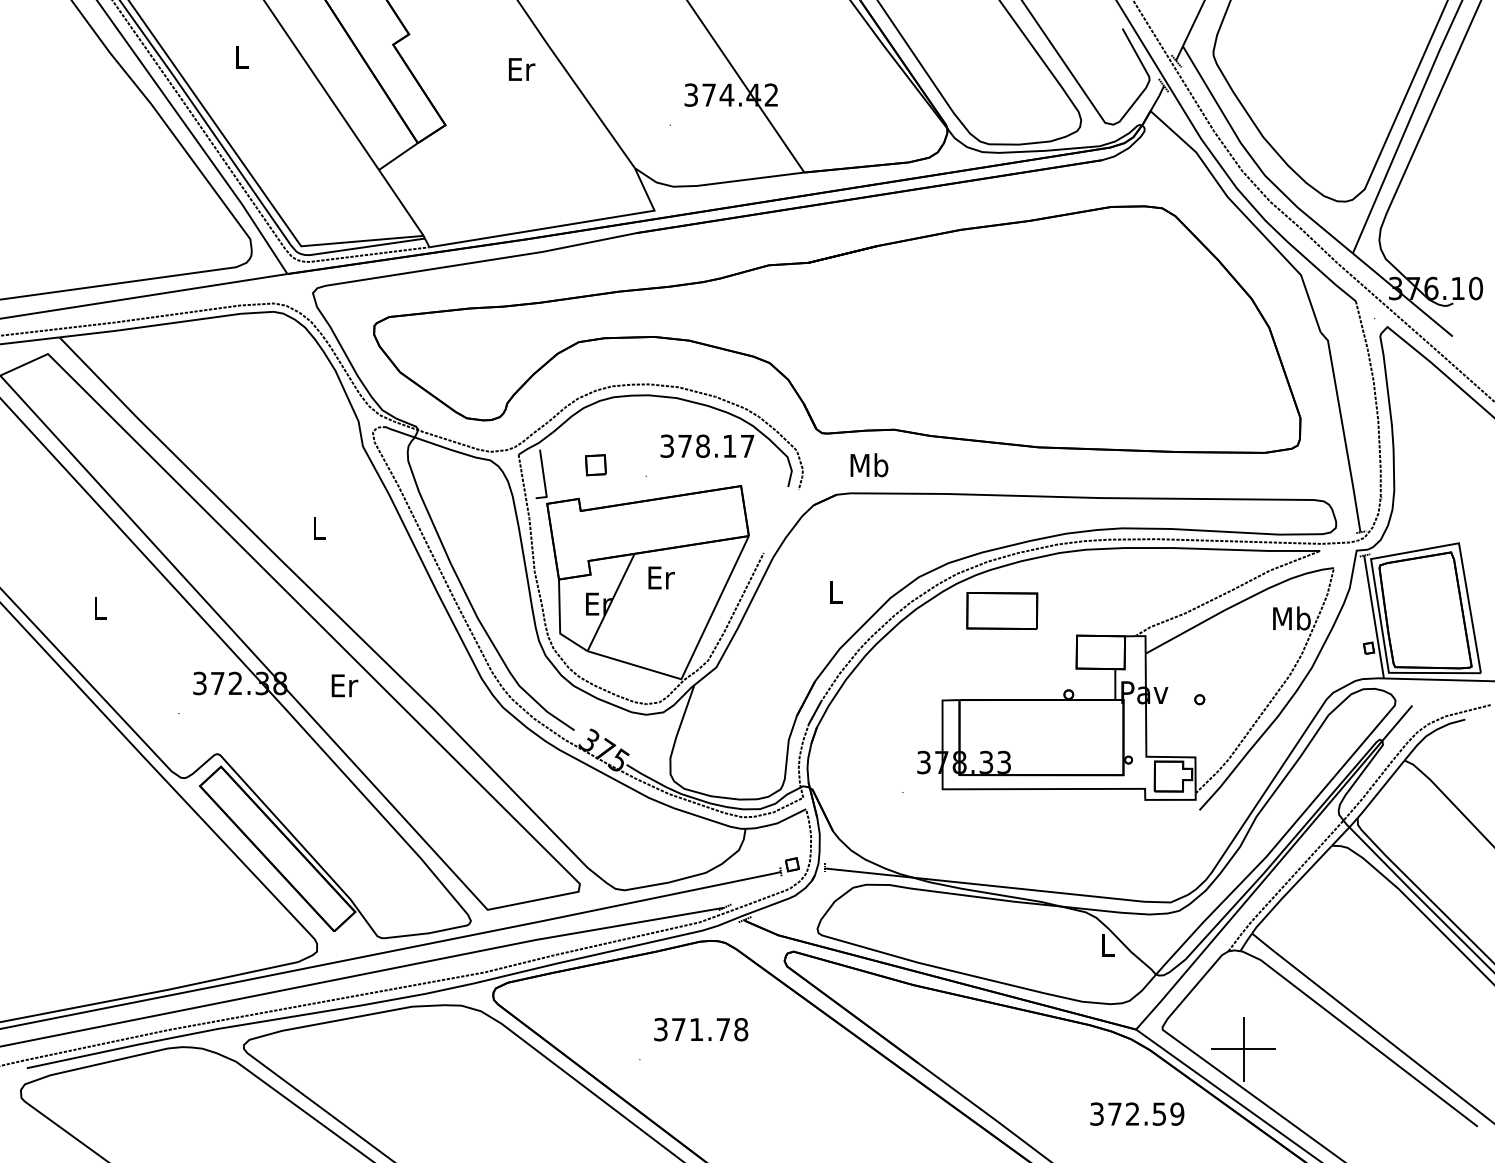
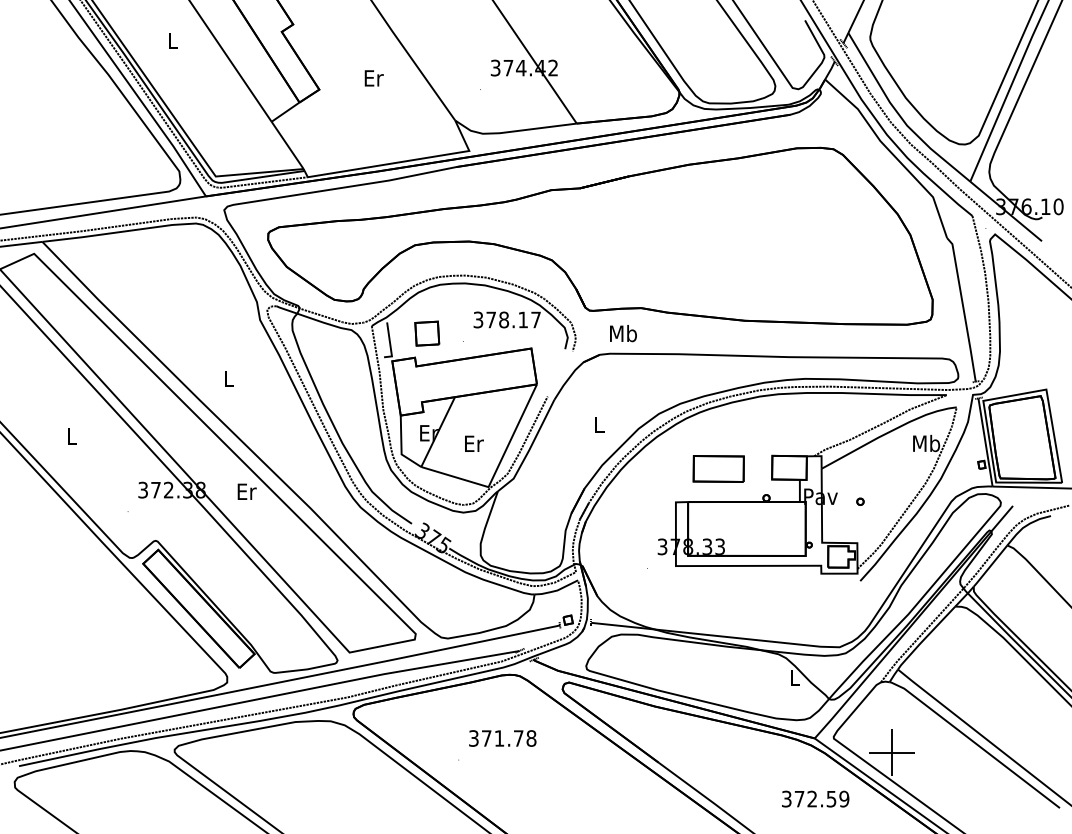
text: (522, 69) -> (374, 78), moved
part: (595, 464) -> (426, 333), size x1.67
text: (661, 577) -> (474, 443), moved
part: (1002, 610) -> (718, 468), moved

